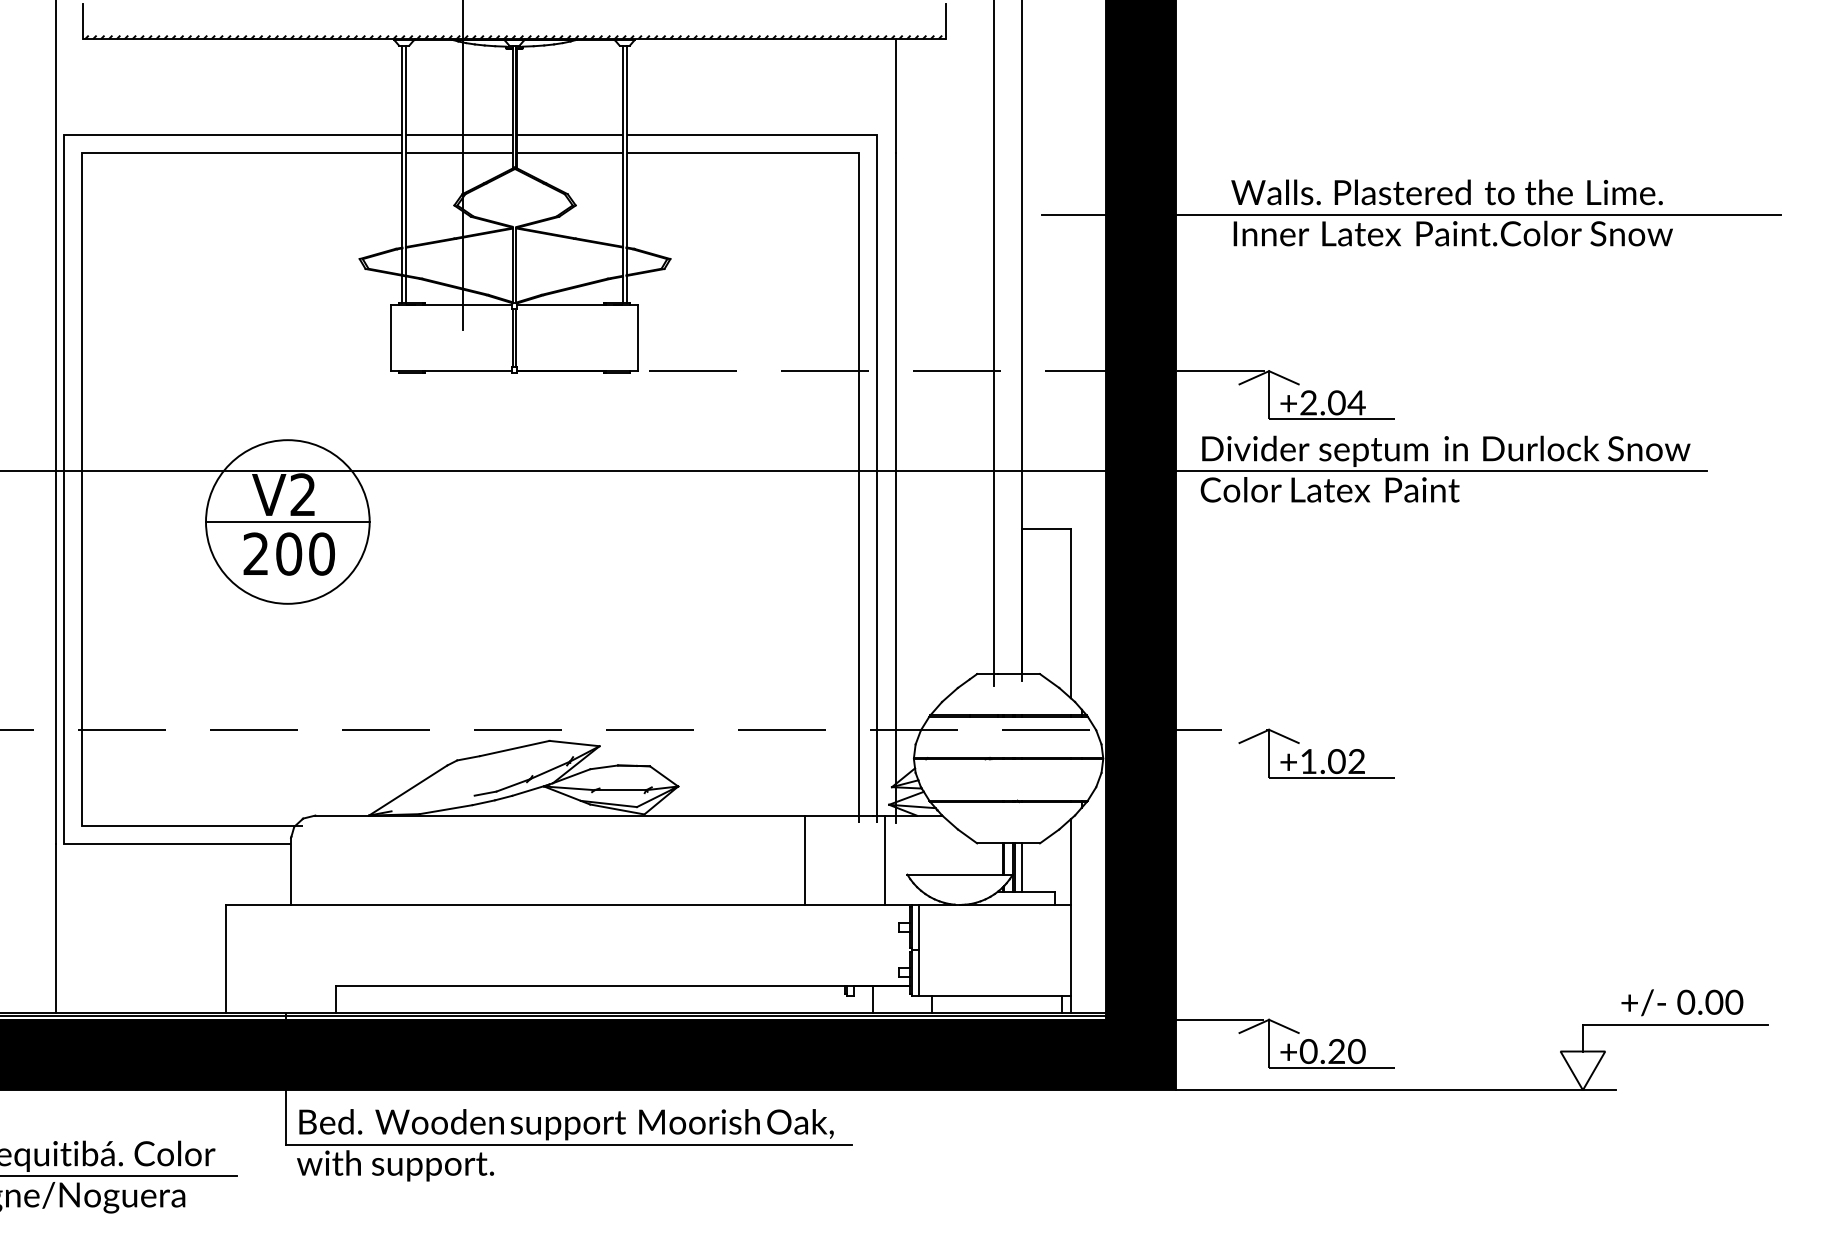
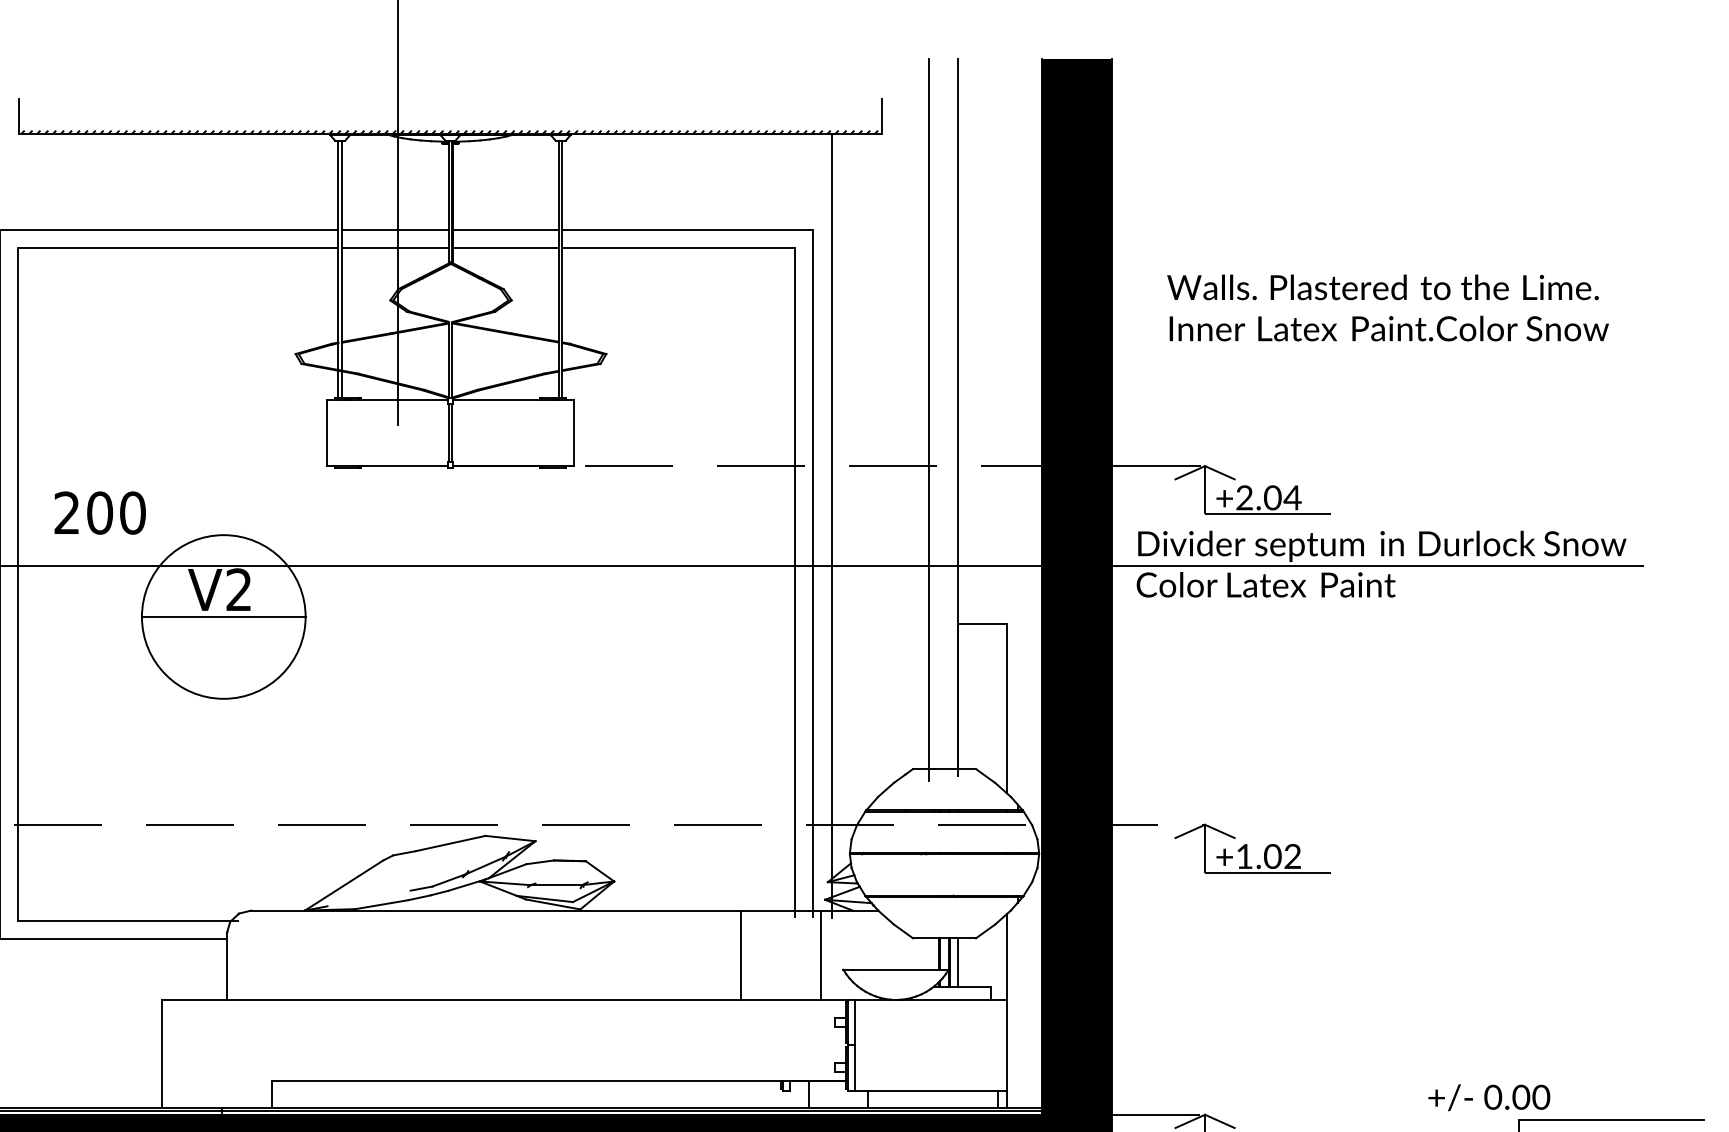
line: (1411, 215) -> (1347, 310), removed
text: (288, 553) -> (99, 512), moved
text: (1682, 1002) -> (1489, 1097), moved

